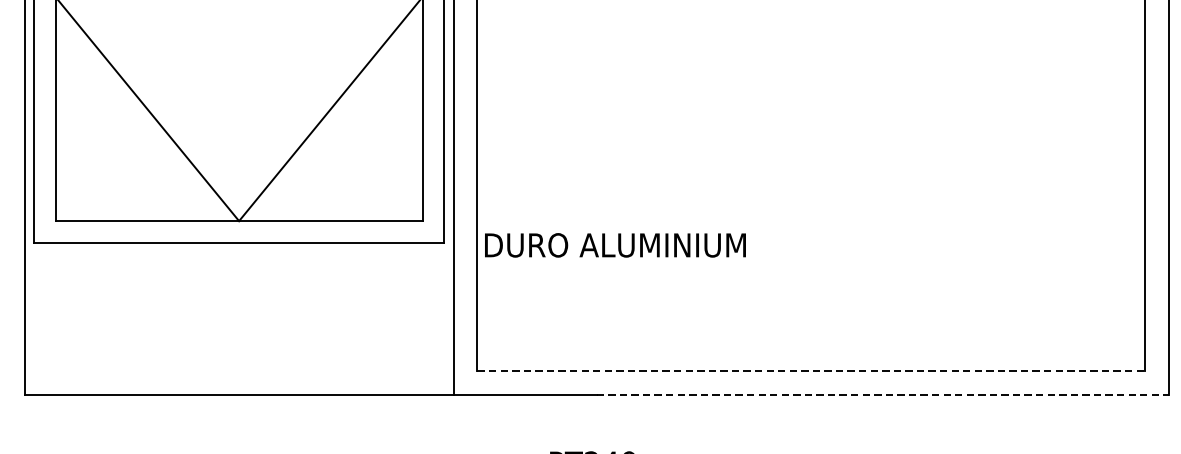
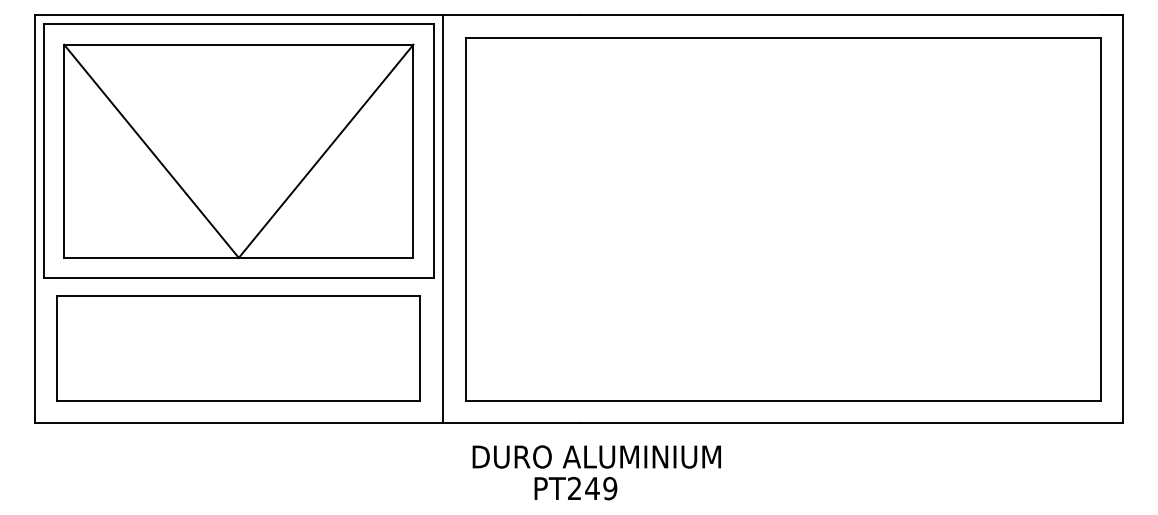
text: (615, 244) -> (596, 456), moved
part: (238, 316) -> (238, 348), added
line: (811, 370) -> (783, 400), dashed -> solid
line: (883, 395) -> (851, 423), dashed -> solid

